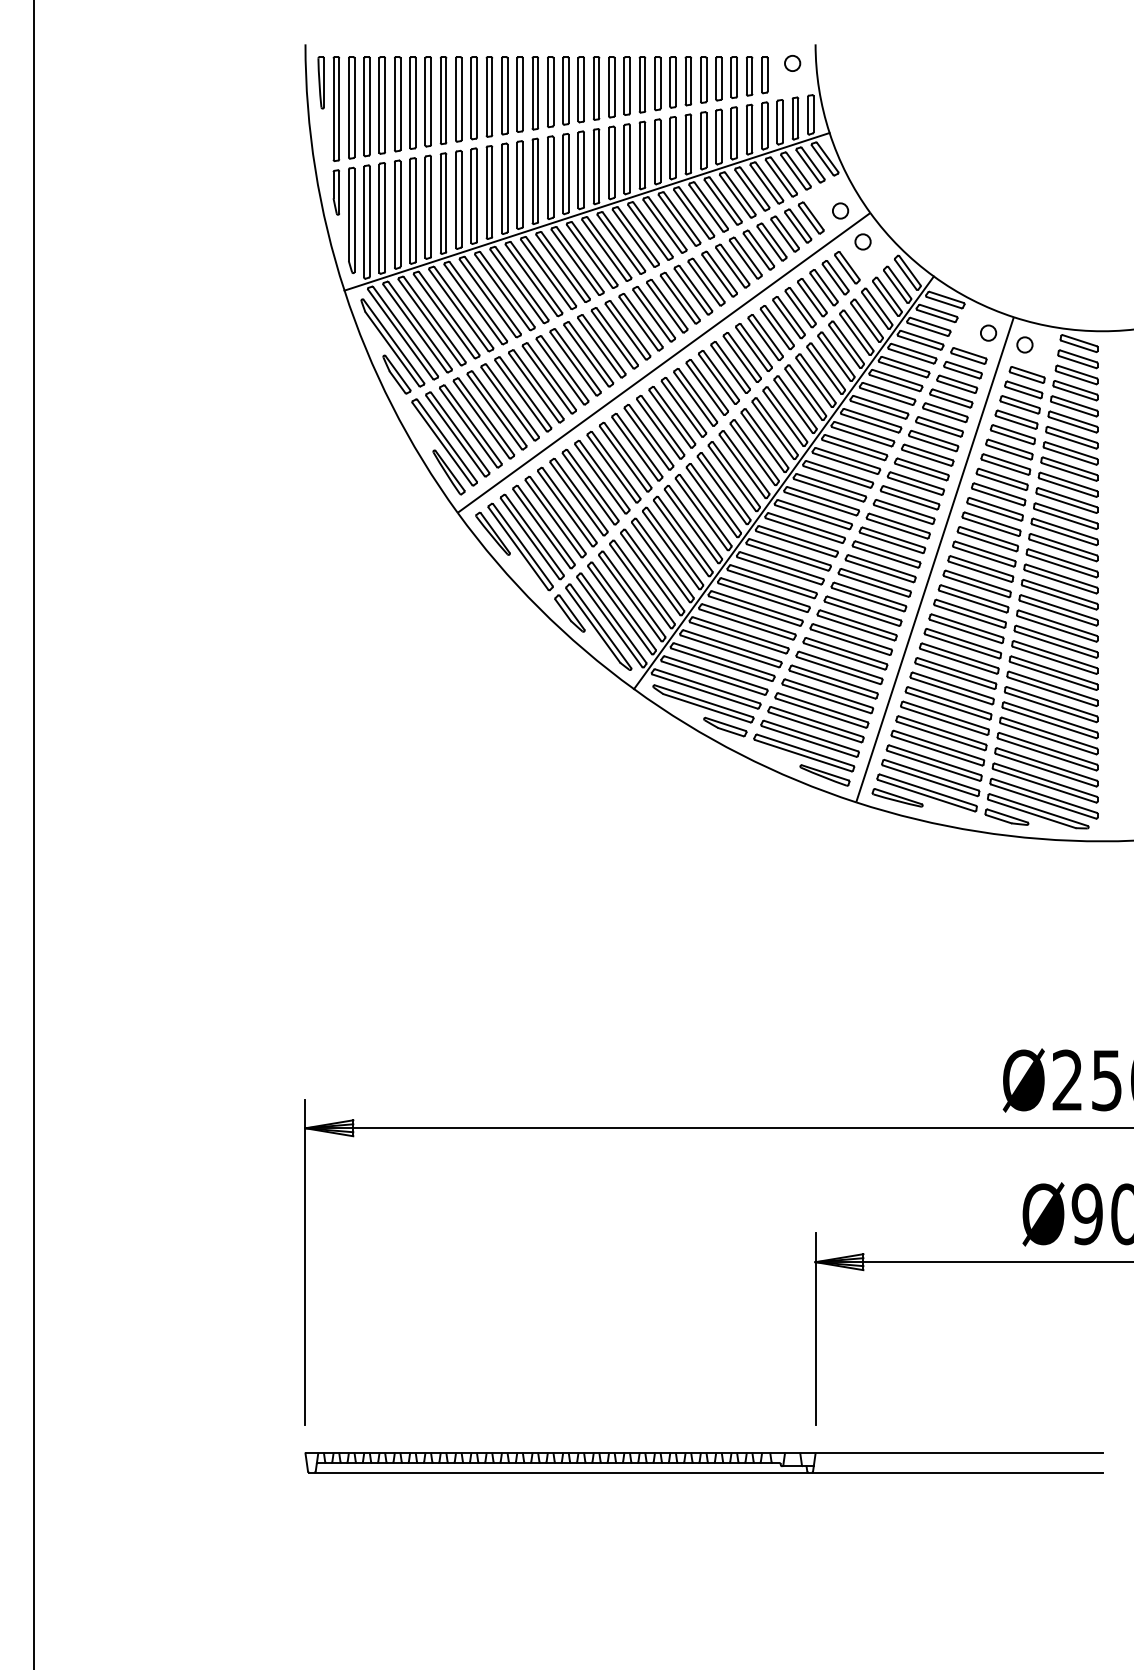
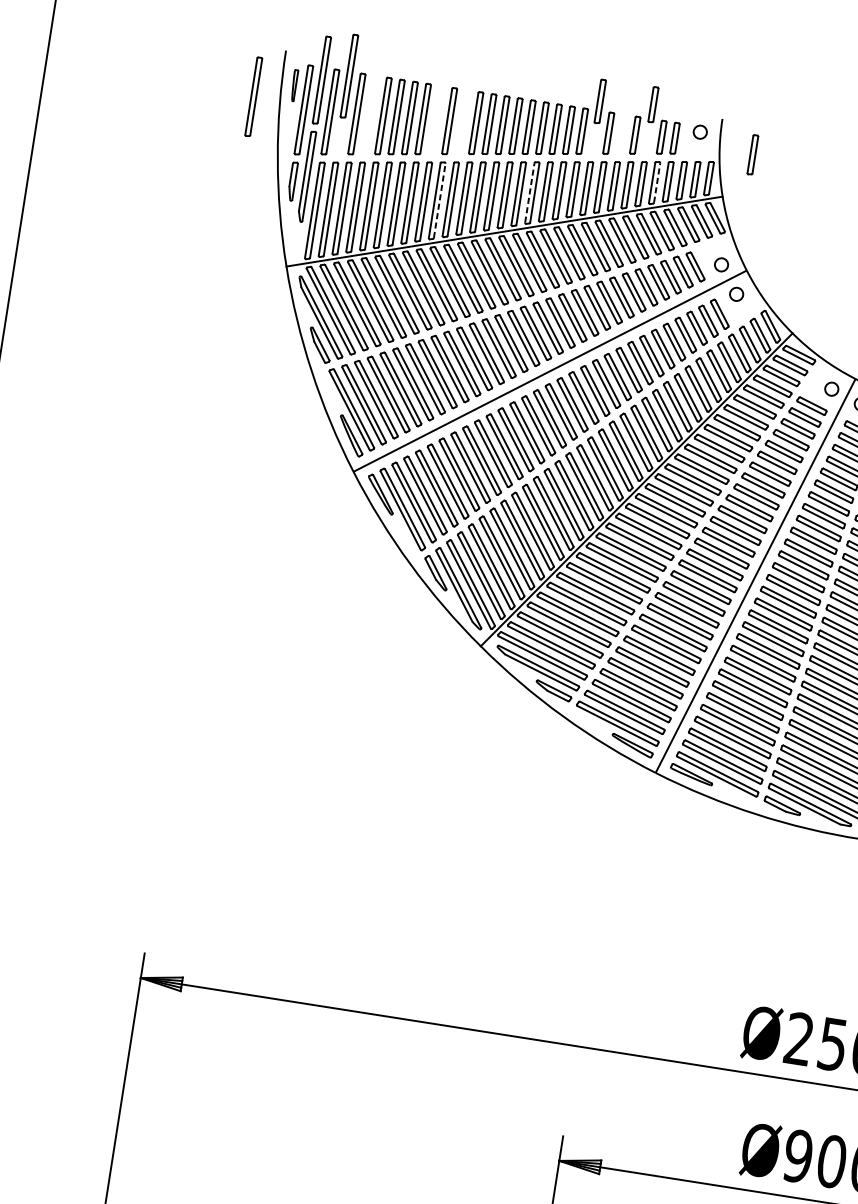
part: (733, 77) -> (652, 104), moved
part: (703, 79) -> (752, 154), moved
part: (320, 82) -> (293, 85), size x0.7
part: (672, 82) -> (599, 101), moved
part: (519, 94) -> (462, 122), removed
part: (489, 96) -> (436, 119), removed
part: (412, 102) -> (253, 96), moved
part: (381, 105) -> (348, 76), moved
line: (752, 128) -> (657, 182), solid -> dashed
line: (609, 163) -> (530, 193), solid -> dashed
part: (351, 164) -> (314, 128), moved
line: (507, 187) -> (439, 200), solid -> dashed

